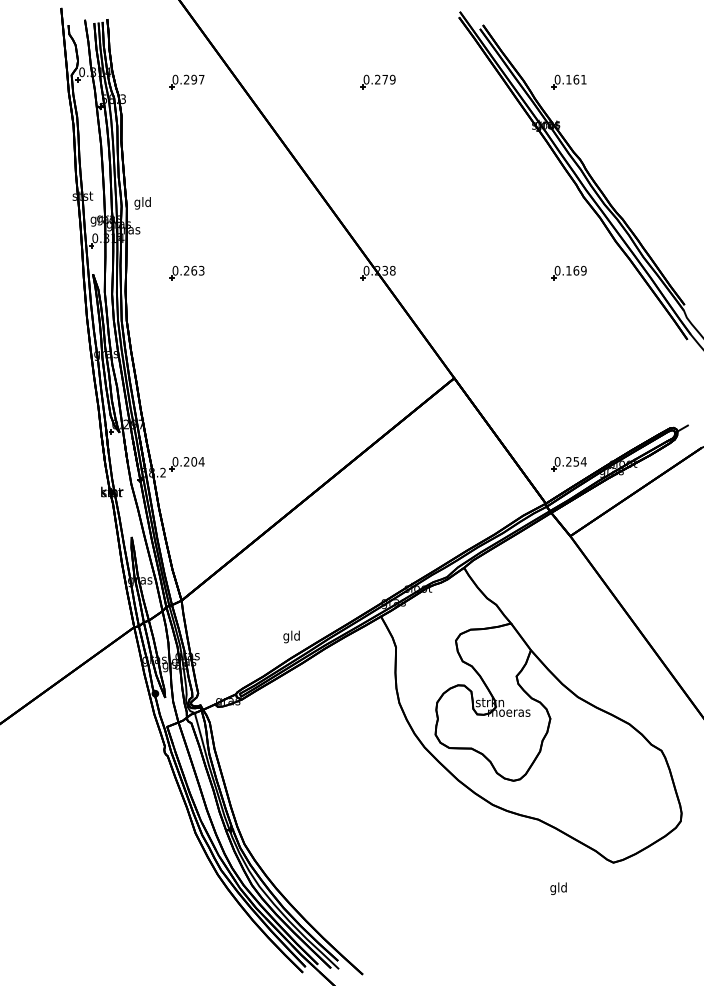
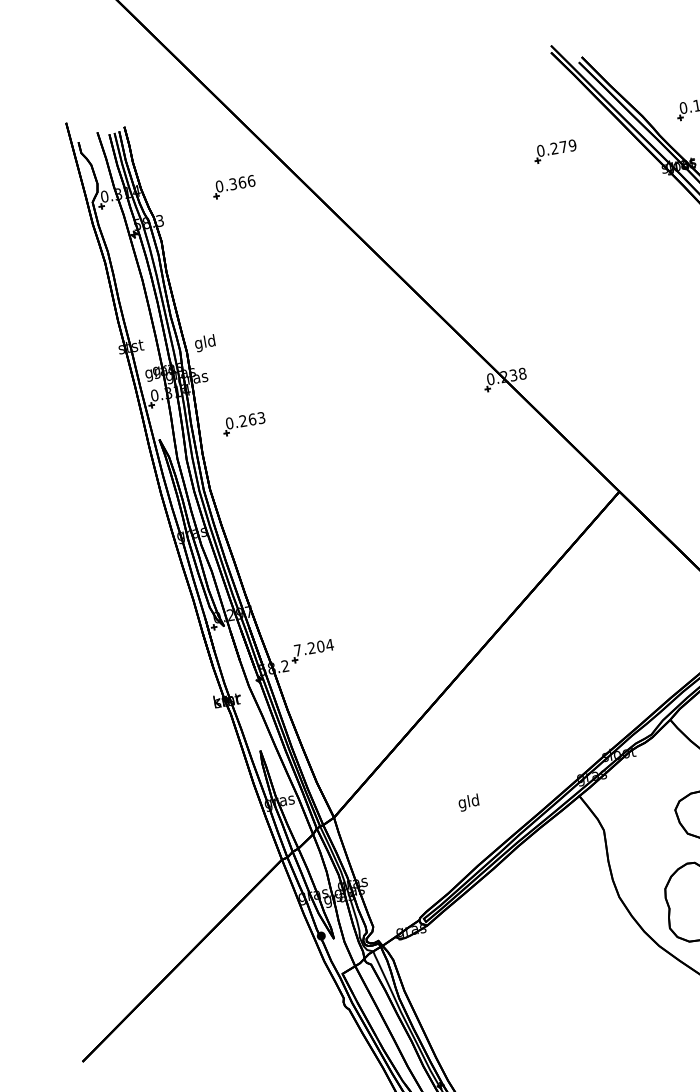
text: (194, 79) -> (242, 182), 0.297 -> 0.366
part: (377, 81) -> (554, 150), moved
part: (186, 272) -> (243, 423), moved
text: (175, 461) -> (298, 649), 0.204 -> 7.204
text: (291, 636) -> (468, 802), moved

